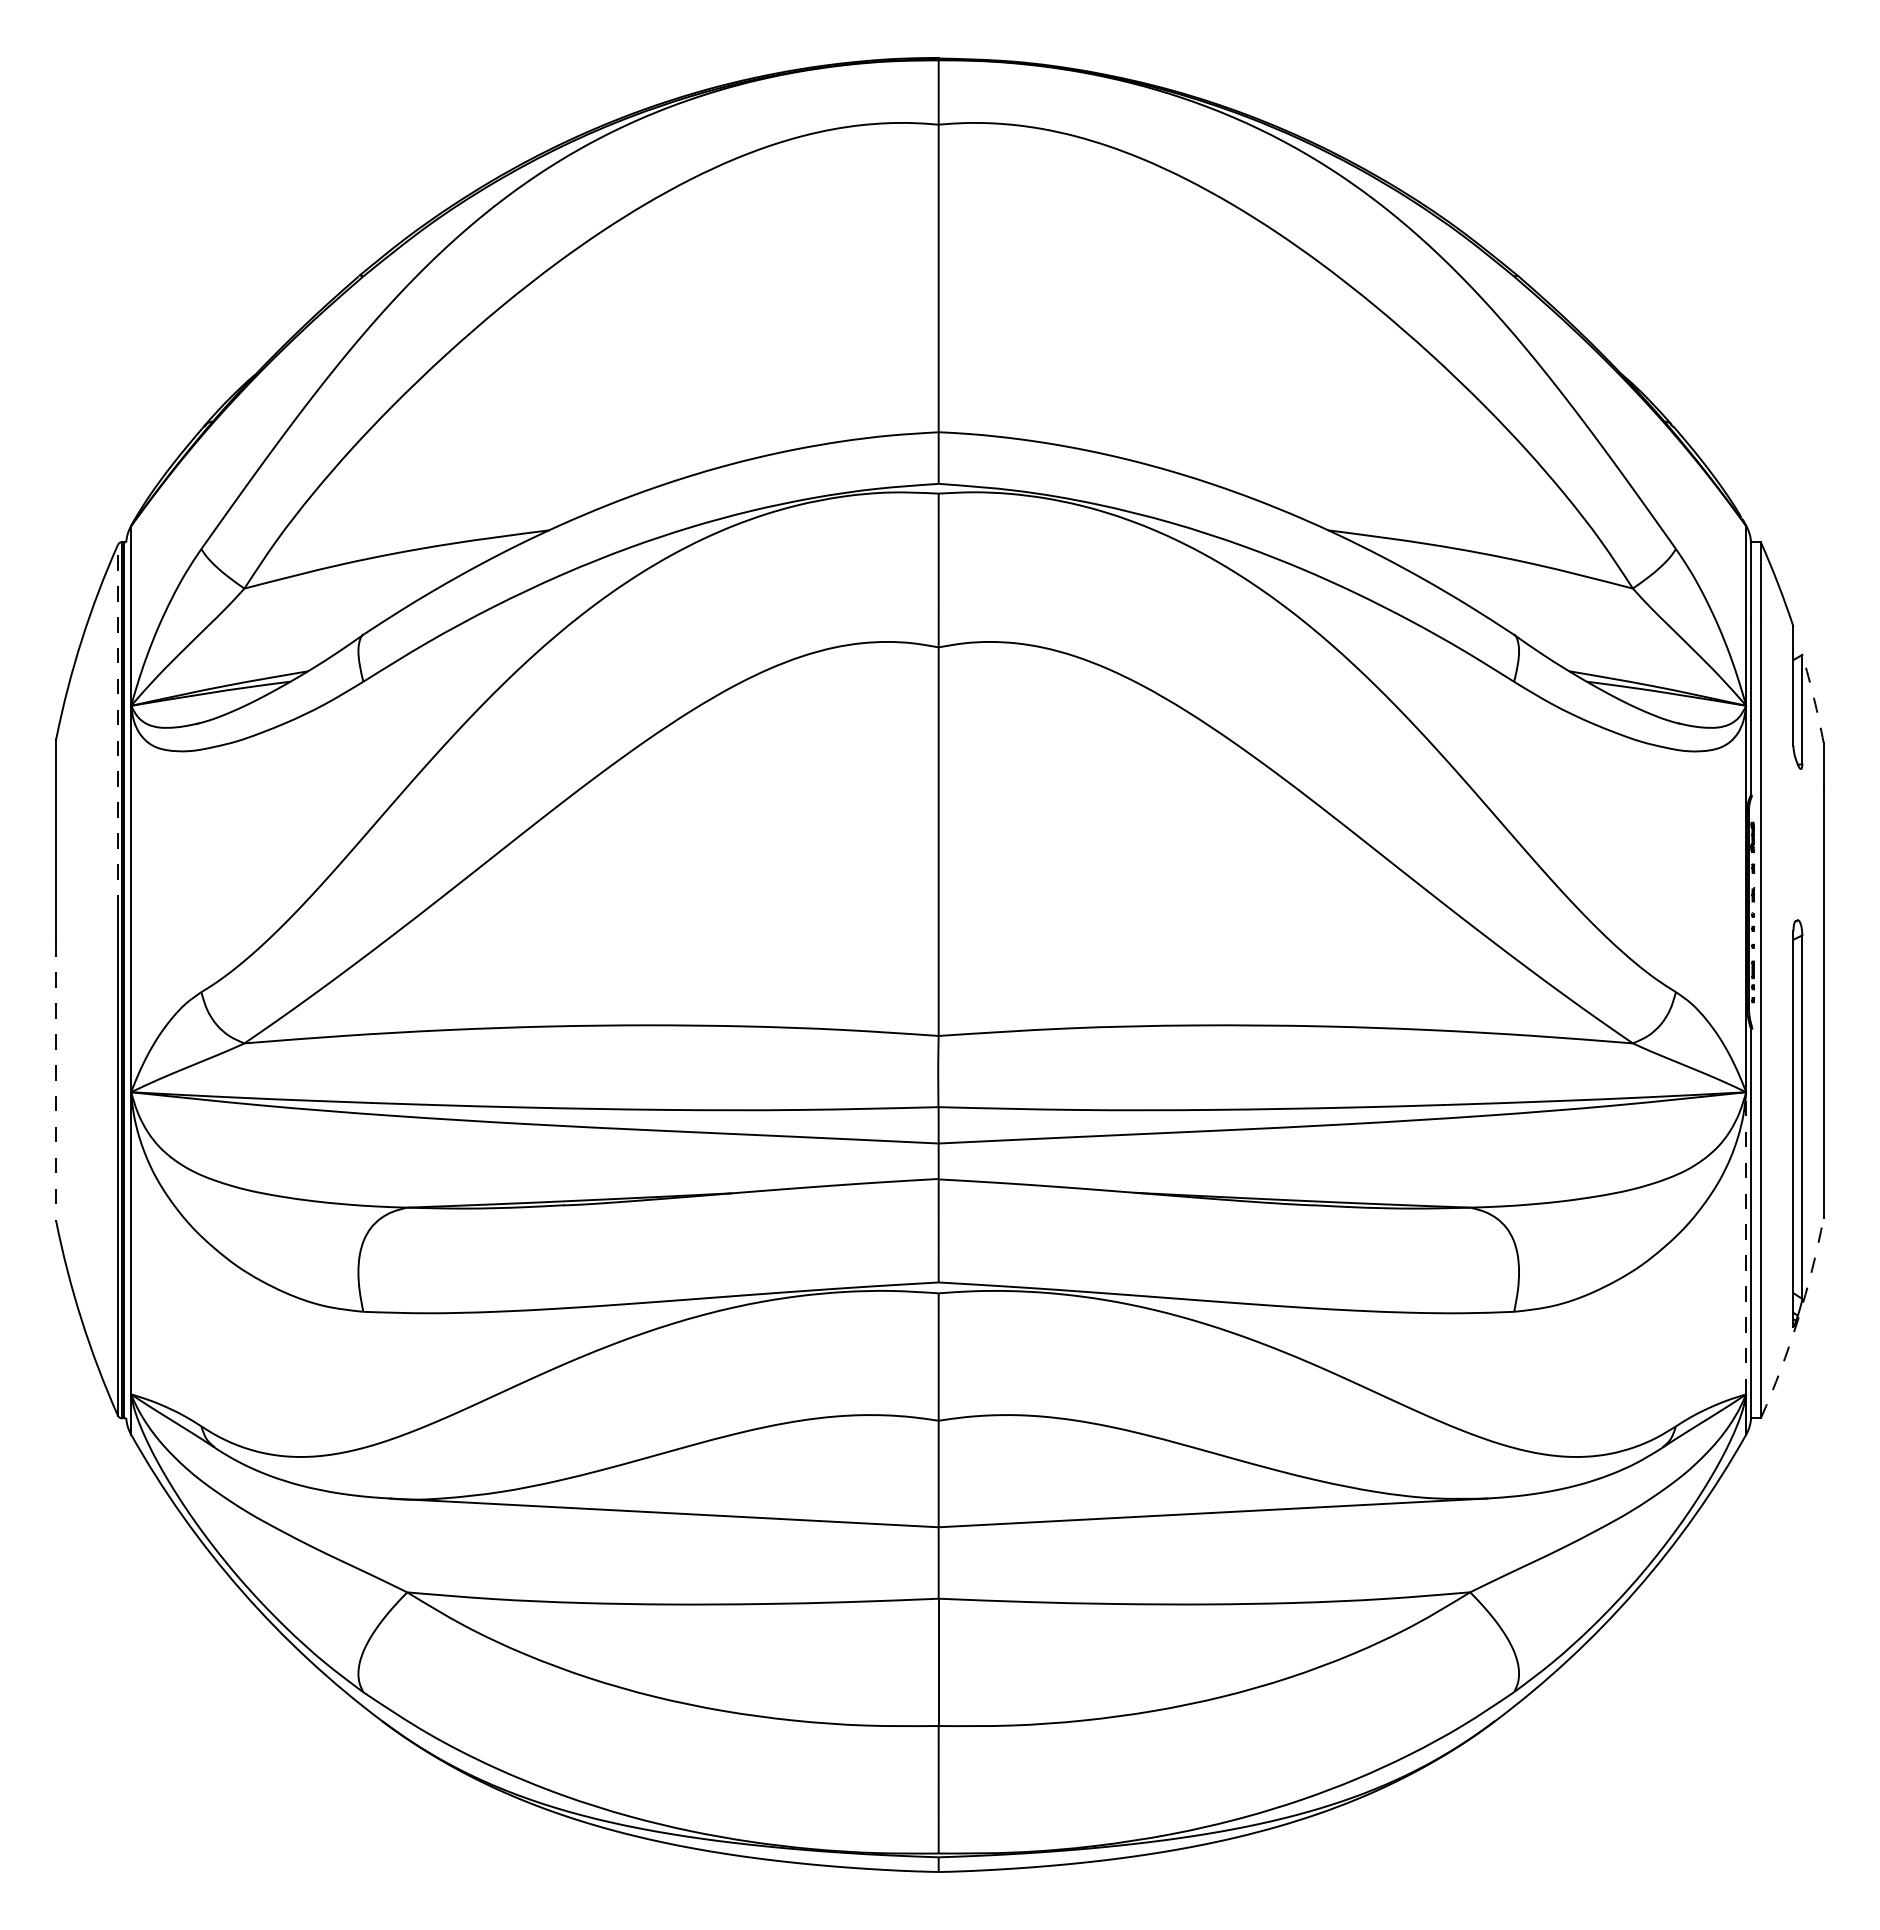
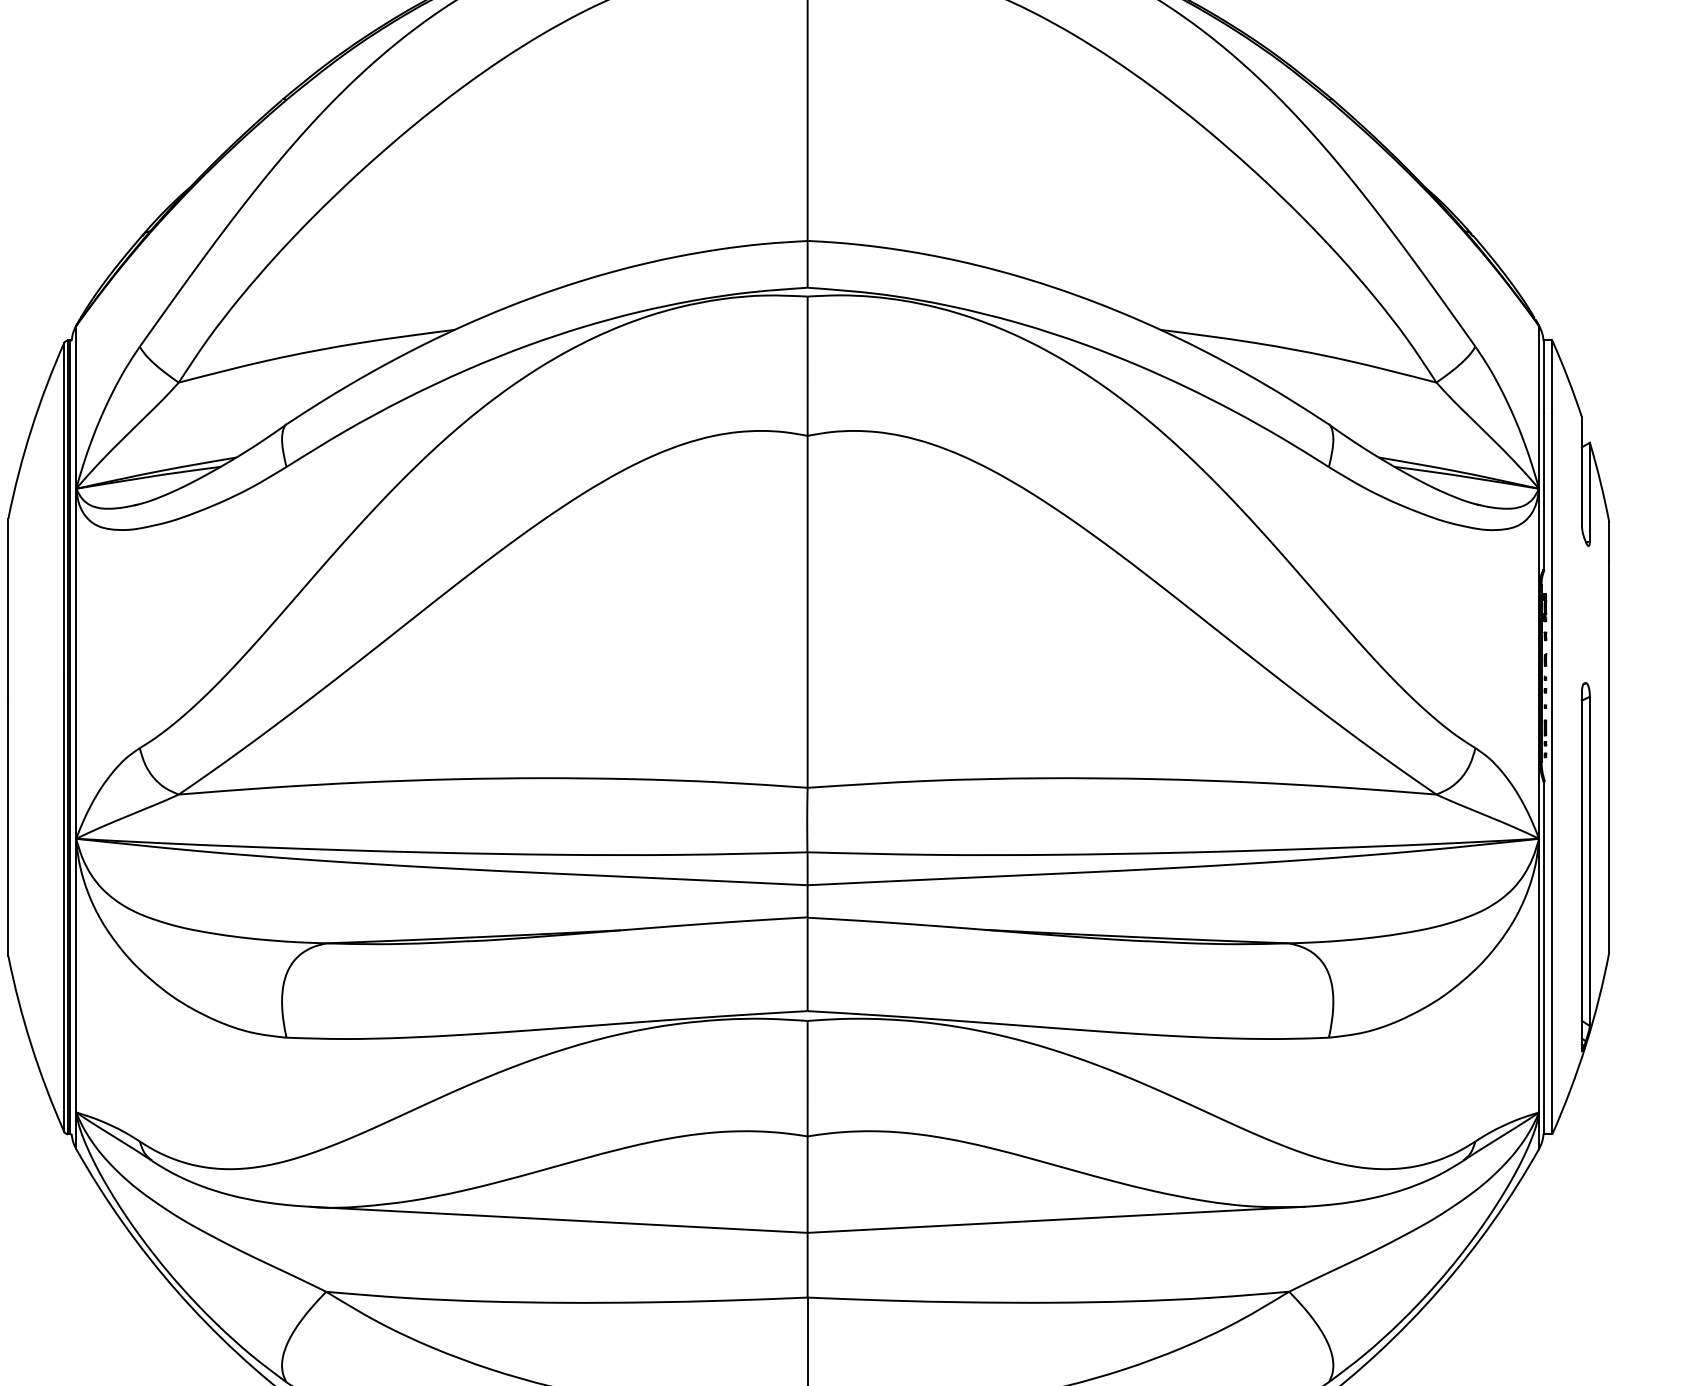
arc: (1814, 698) -> (1600, 482), dashed -> solid
line: (117, 727) -> (63, 508), dashed -> solid
line: (56, 1081) -> (8, 829), dashed -> solid
line: (1746, 1242) -> (1539, 974), dashed -> solid
arc: (1797, 1319) -> (1585, 1044), dashed -> solid

